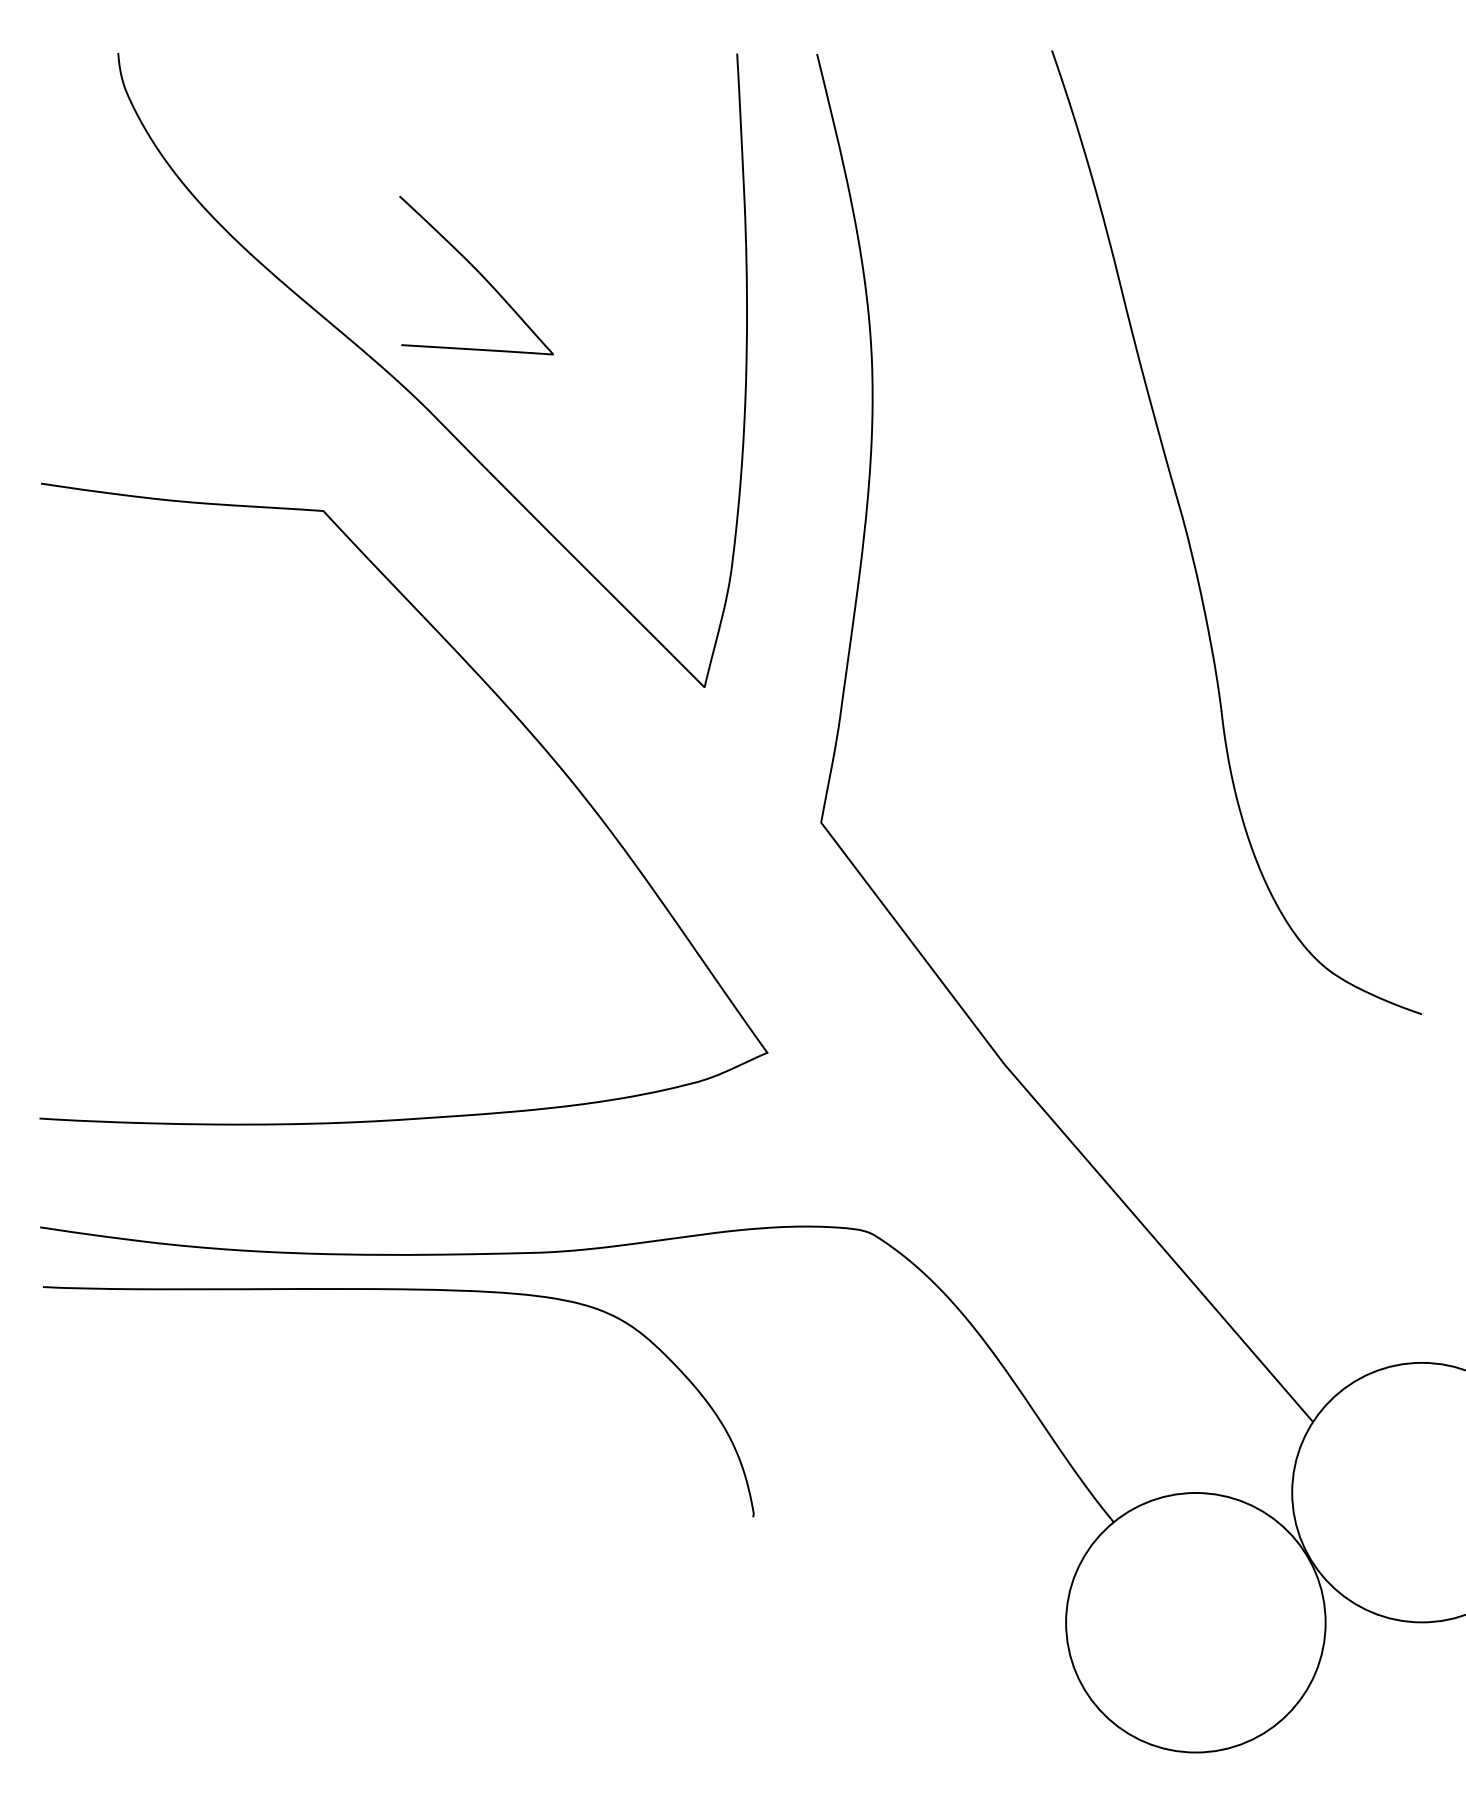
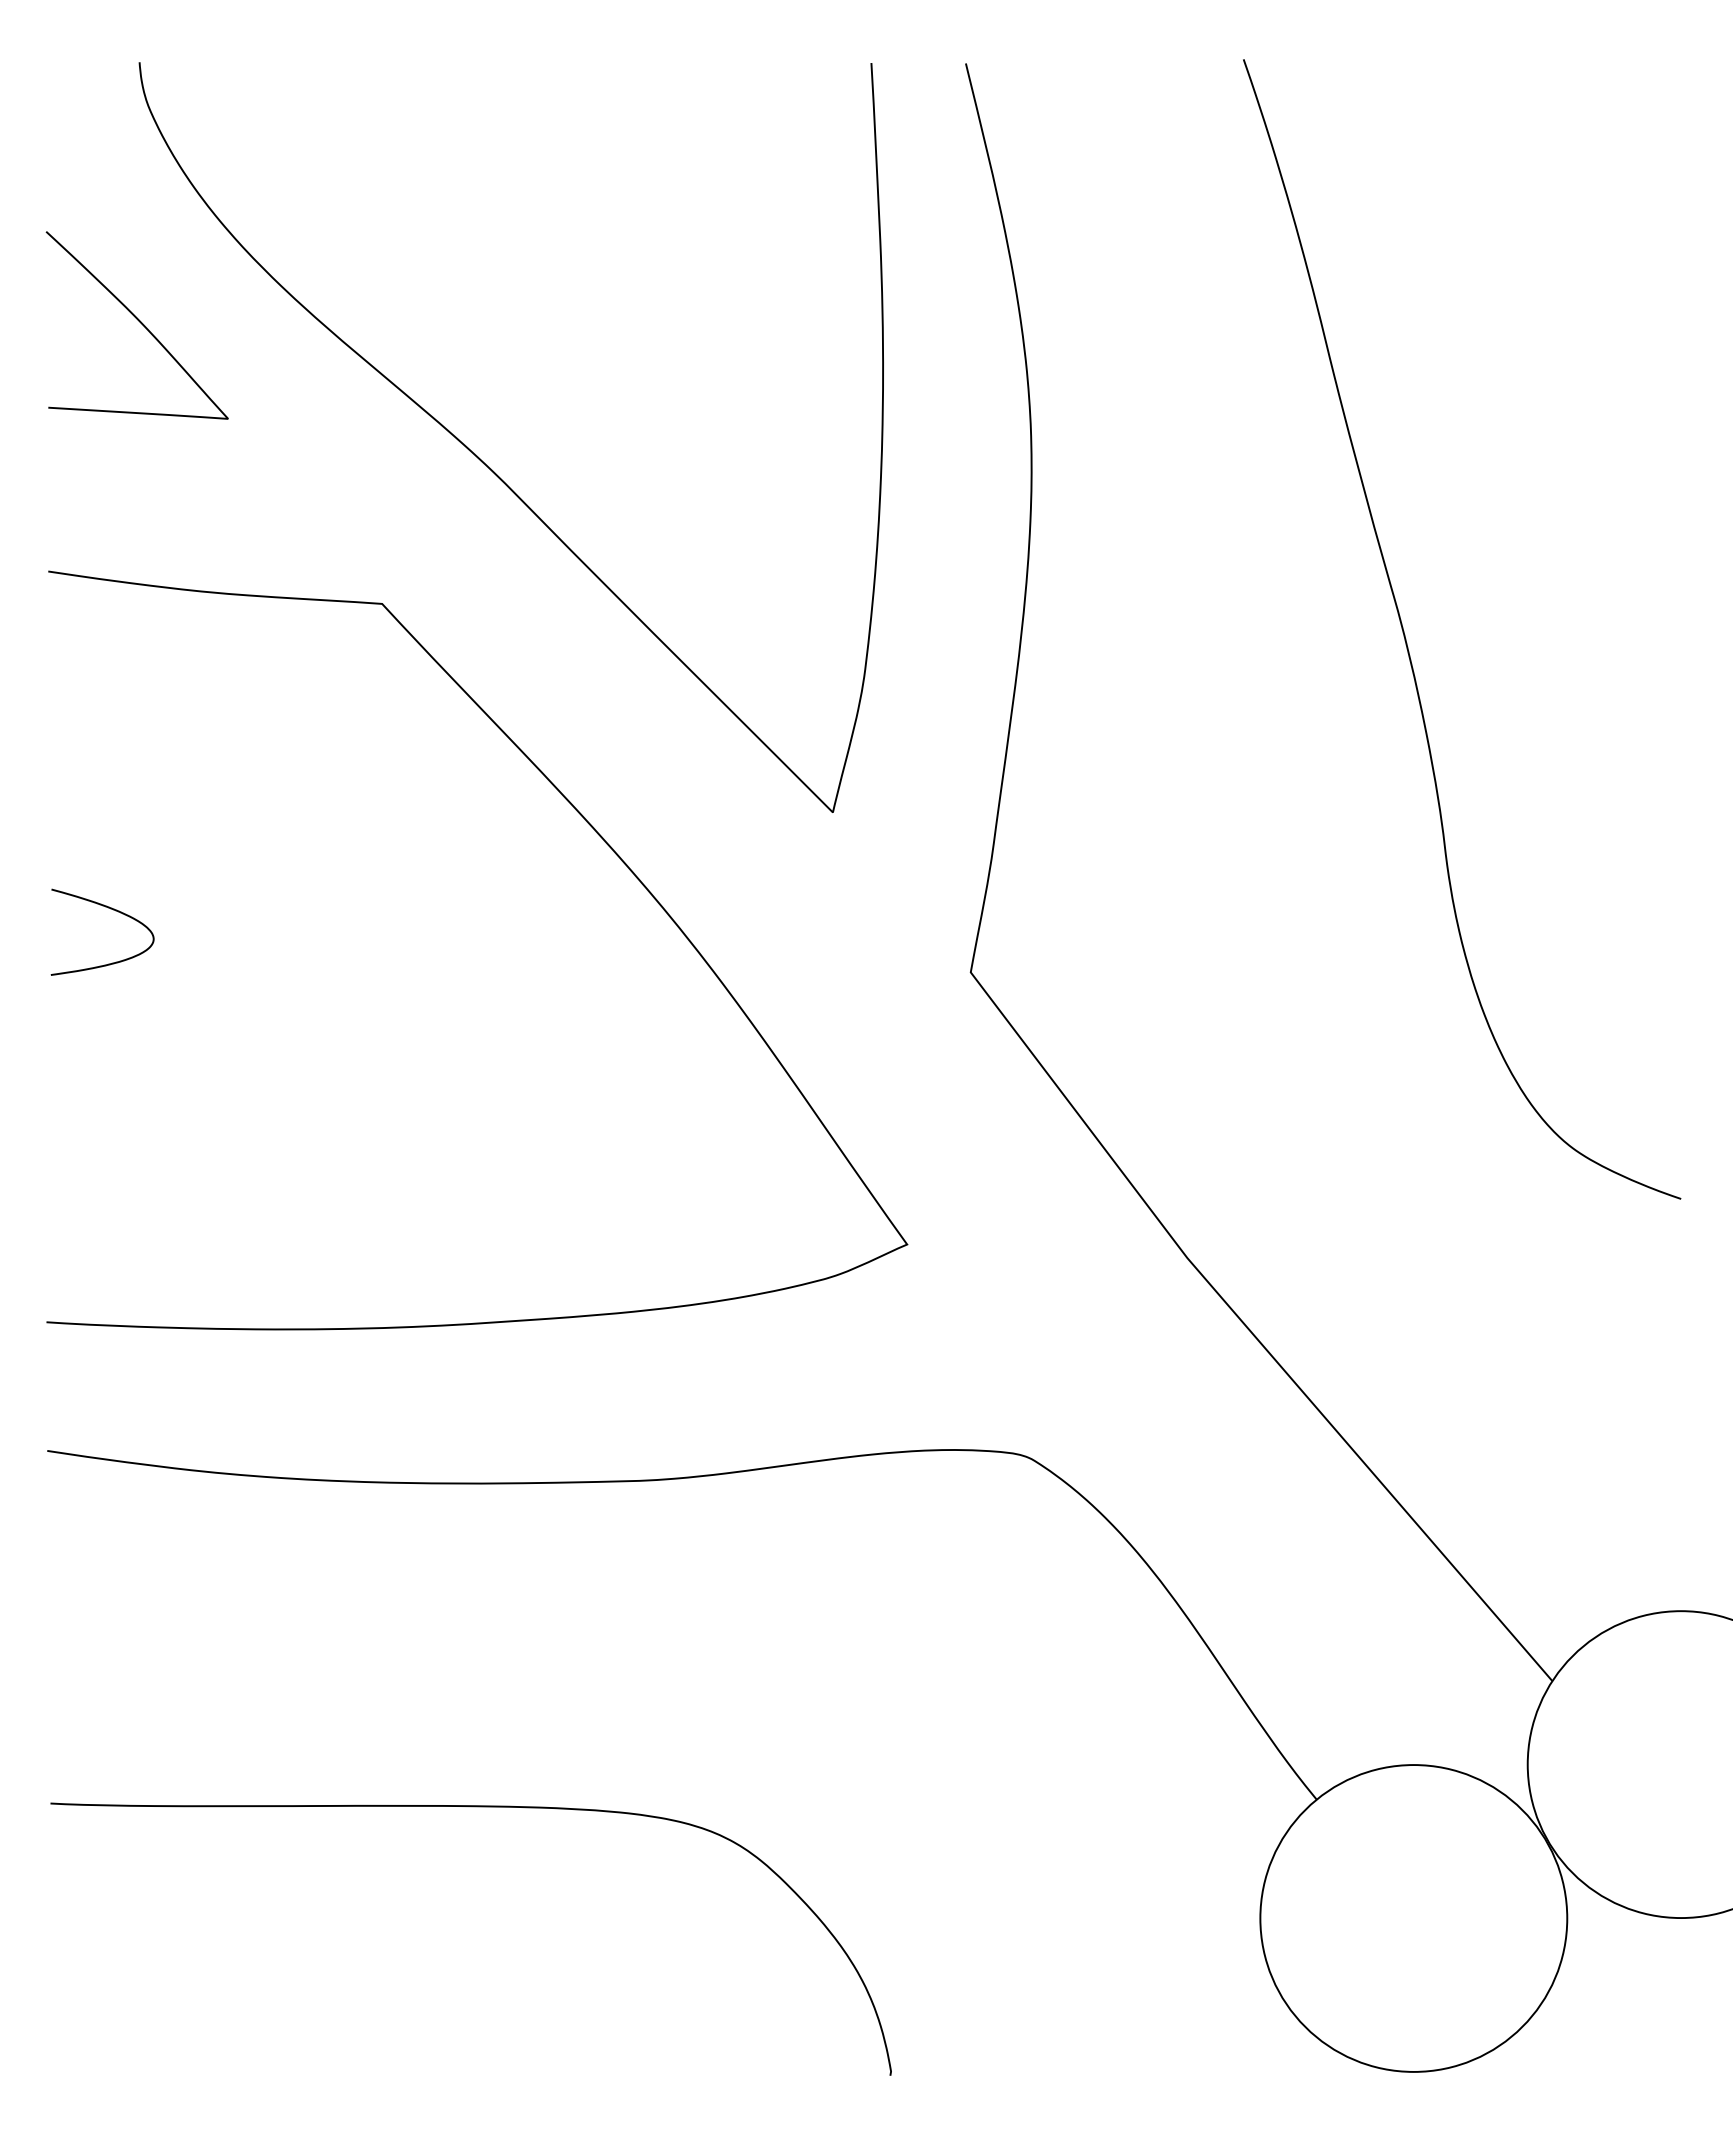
curve: (478, 273) -> (139, 322), moved
curve: (93, 769) -> (110, 909), added
curve: (398, 1290) -> (470, 1807), moved

